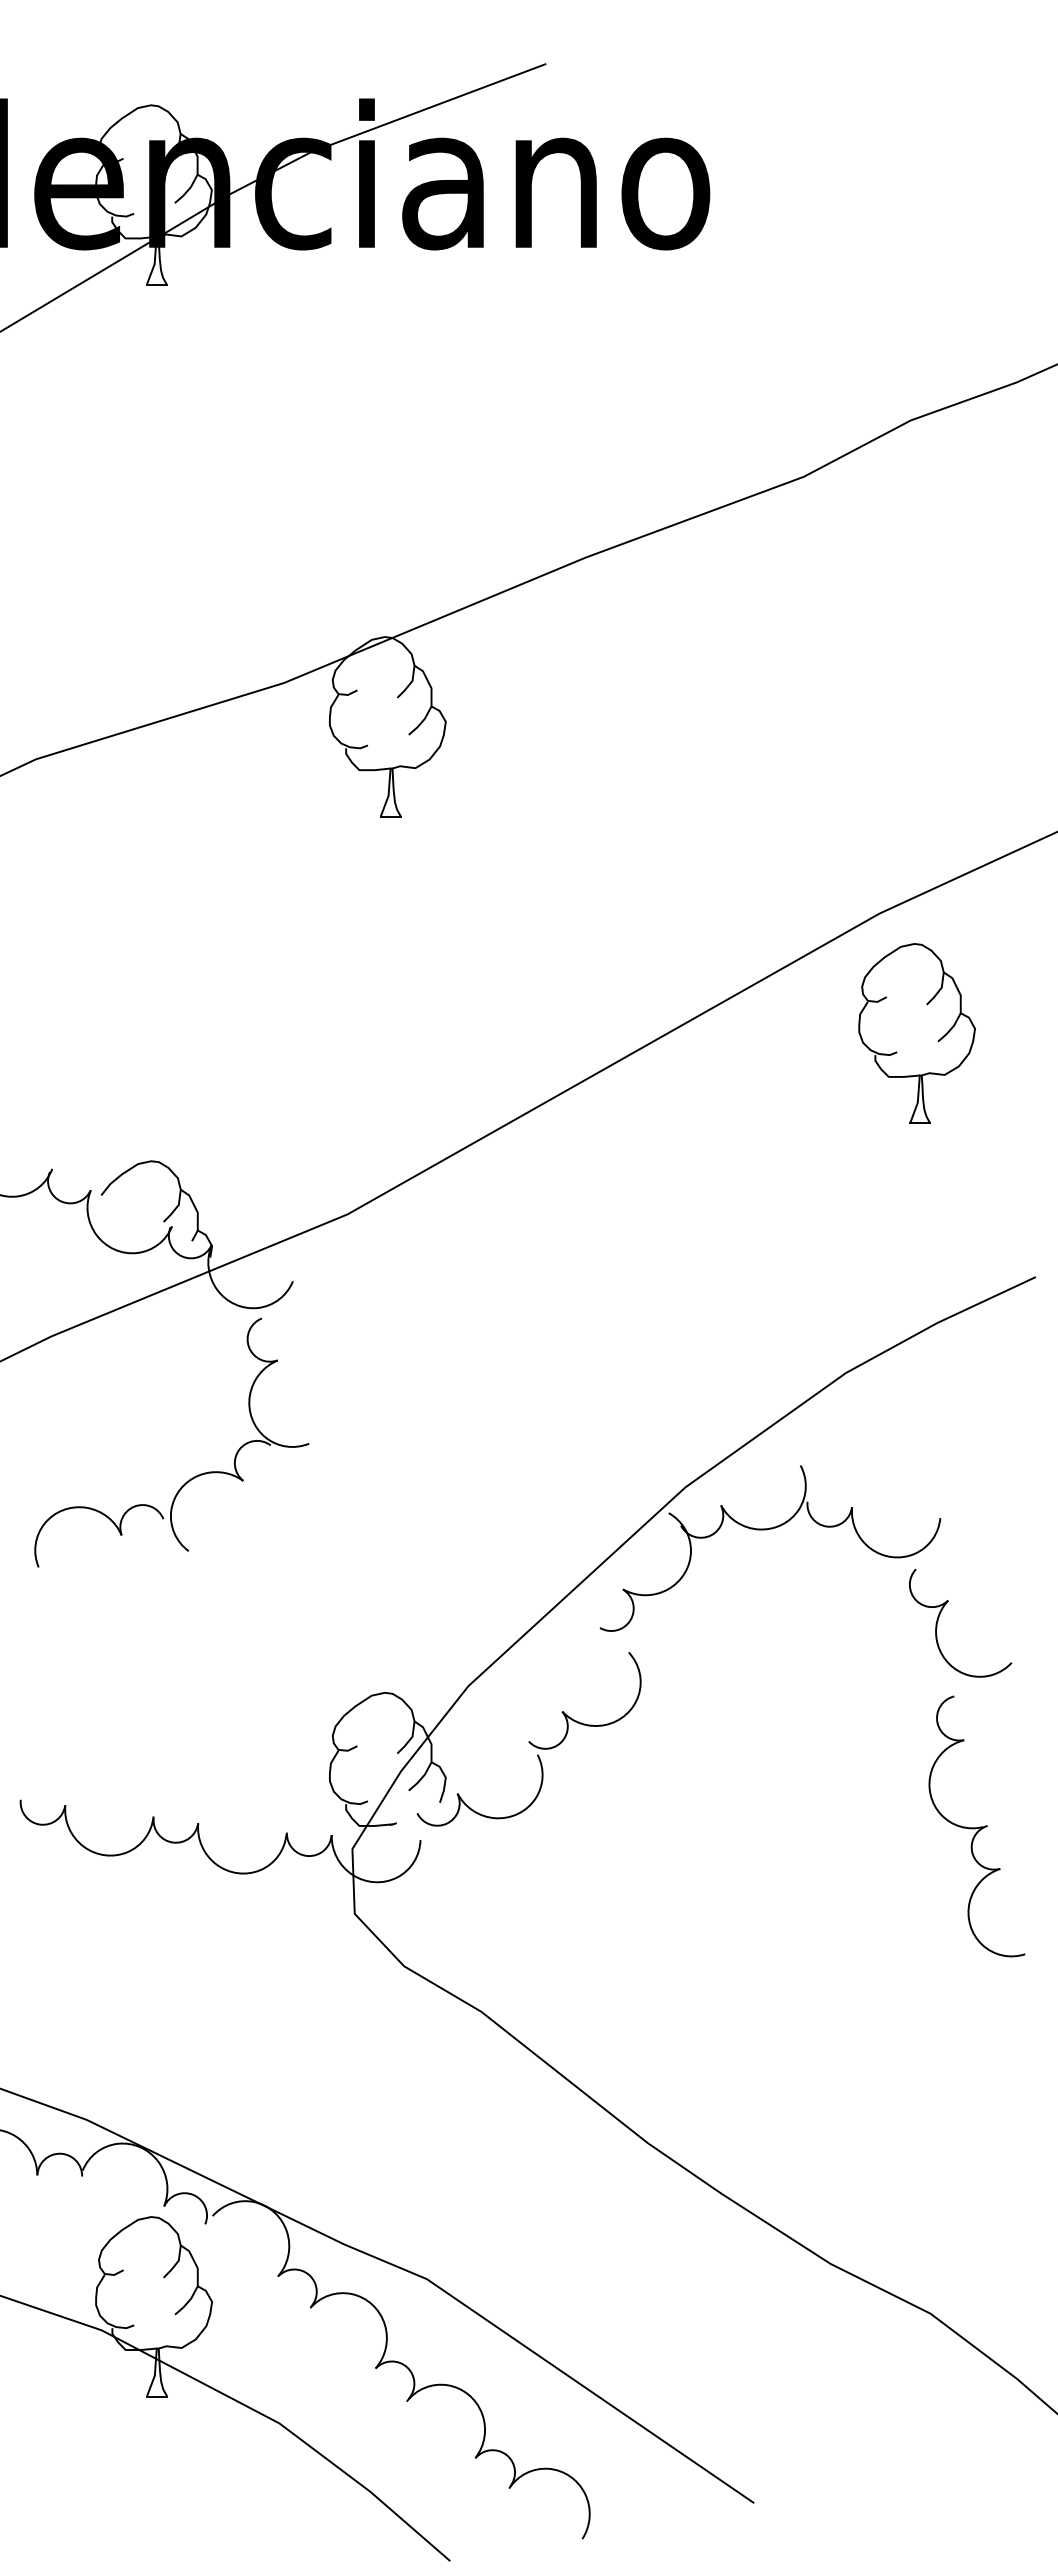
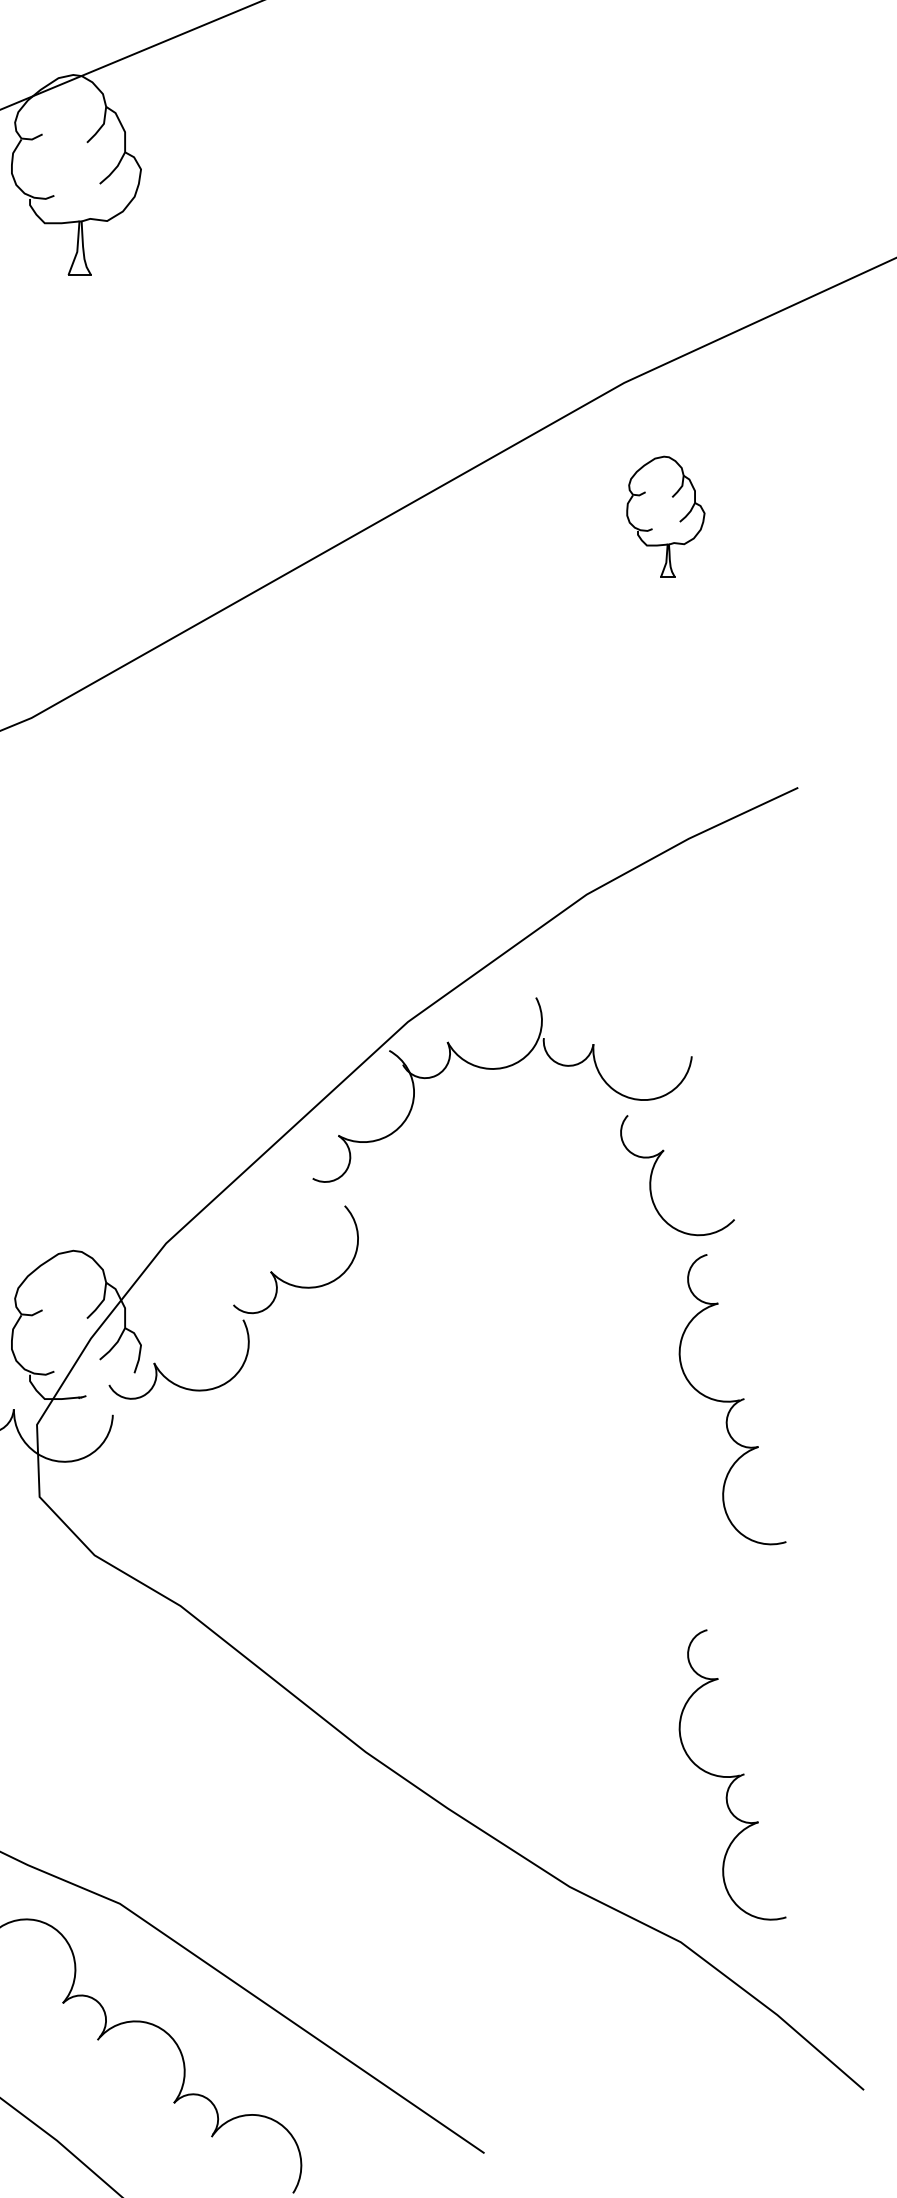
part: (916, 1033) -> (665, 516), size x0.6
part: (941, 1612) -> (656, 1163), moved
part: (976, 2163) -> (732, 1775), added

